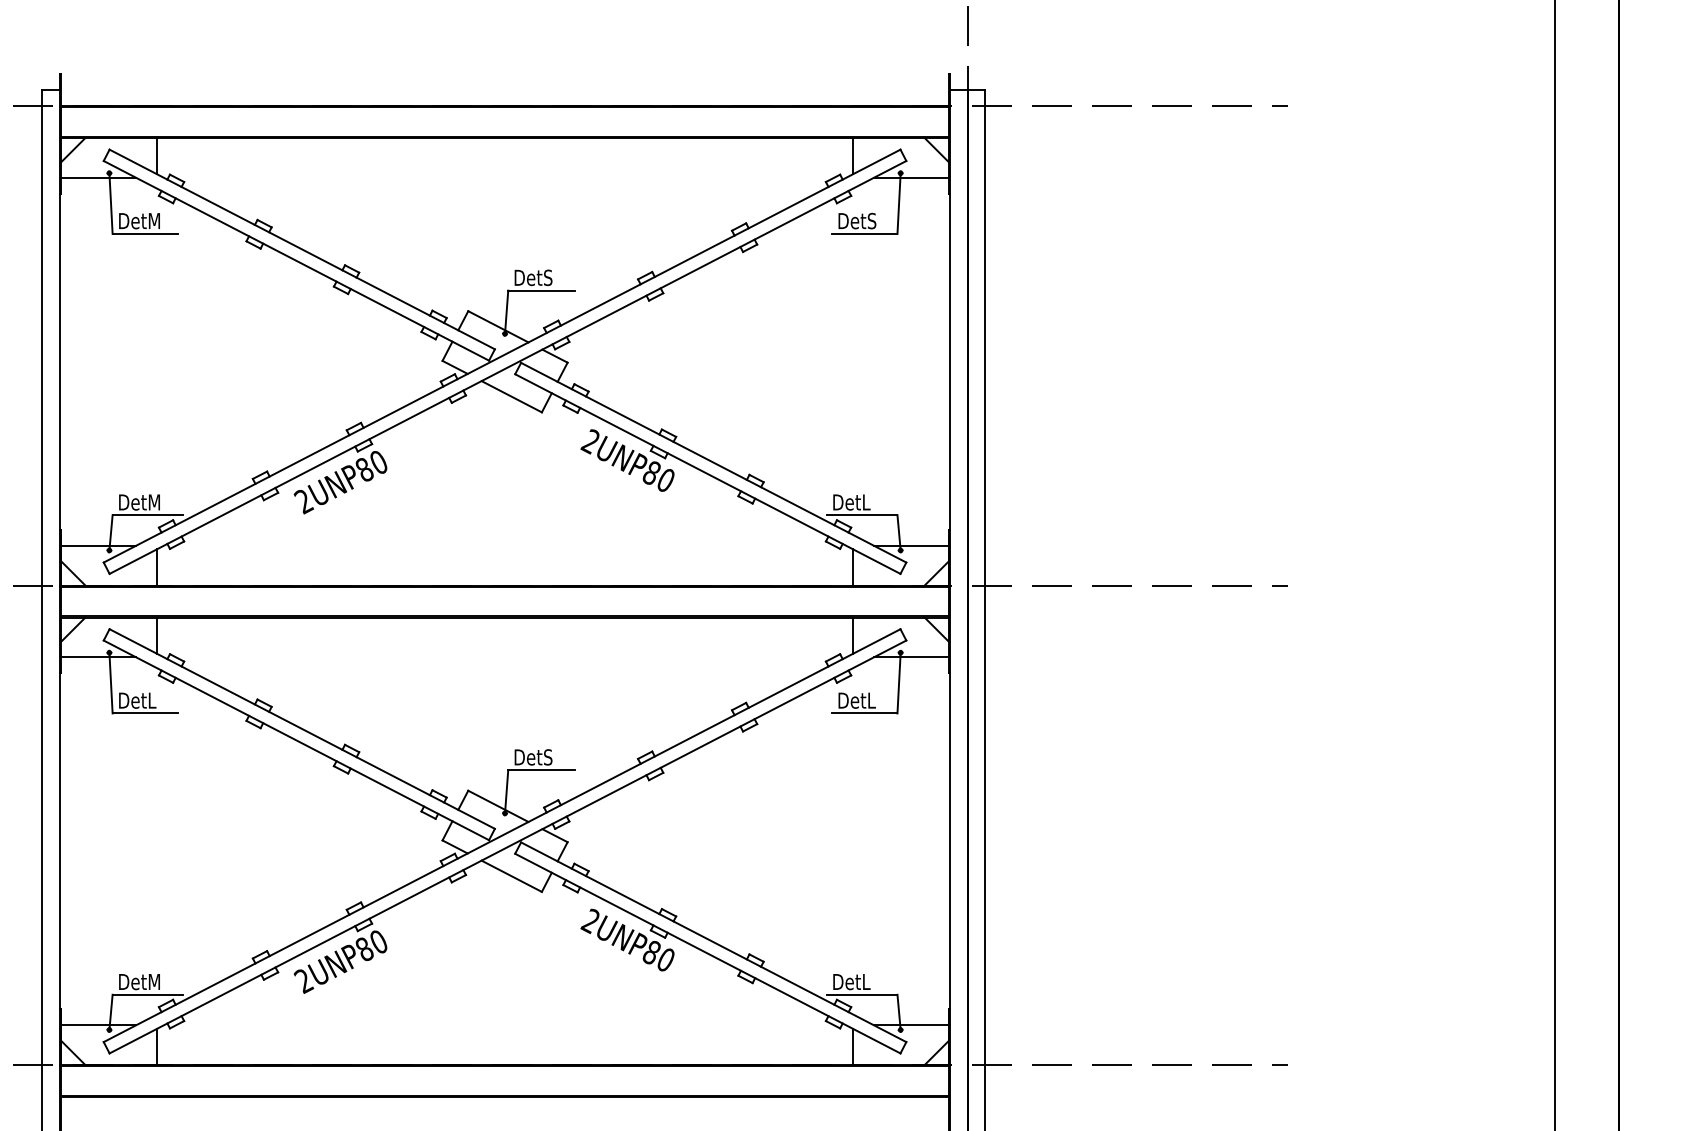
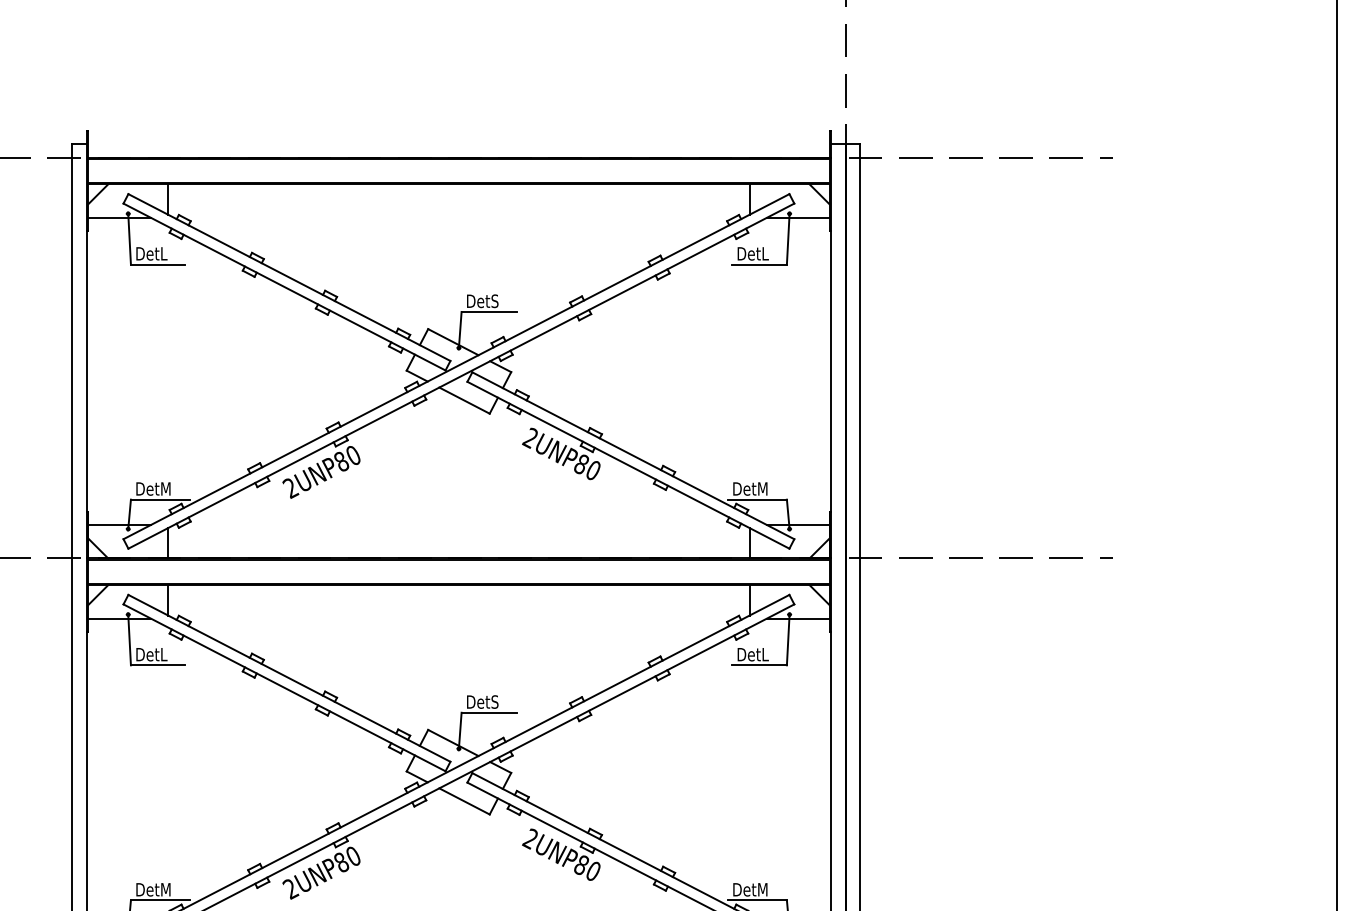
text: (871, 220) -> (765, 253), DetS -> DetL
text: (154, 221) -> (165, 254), DetM -> DetL
text: (869, 502) -> (763, 489), DetL -> DetM
text: (869, 981) -> (763, 889), DetL -> DetM

